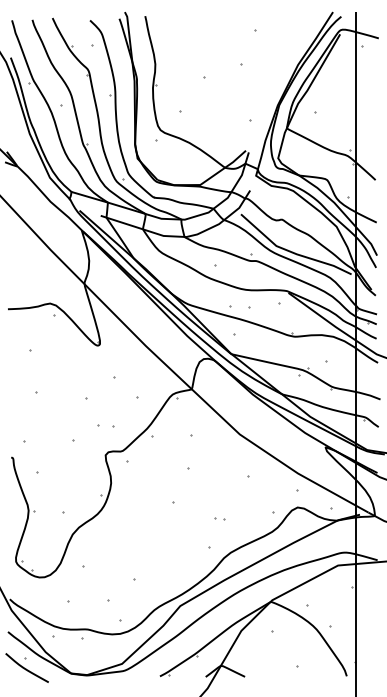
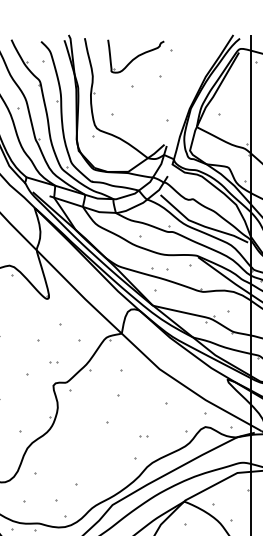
part: (209, 39) -> (135, 56), added
part: (106, 425) -> (54, 362), size x0.62

